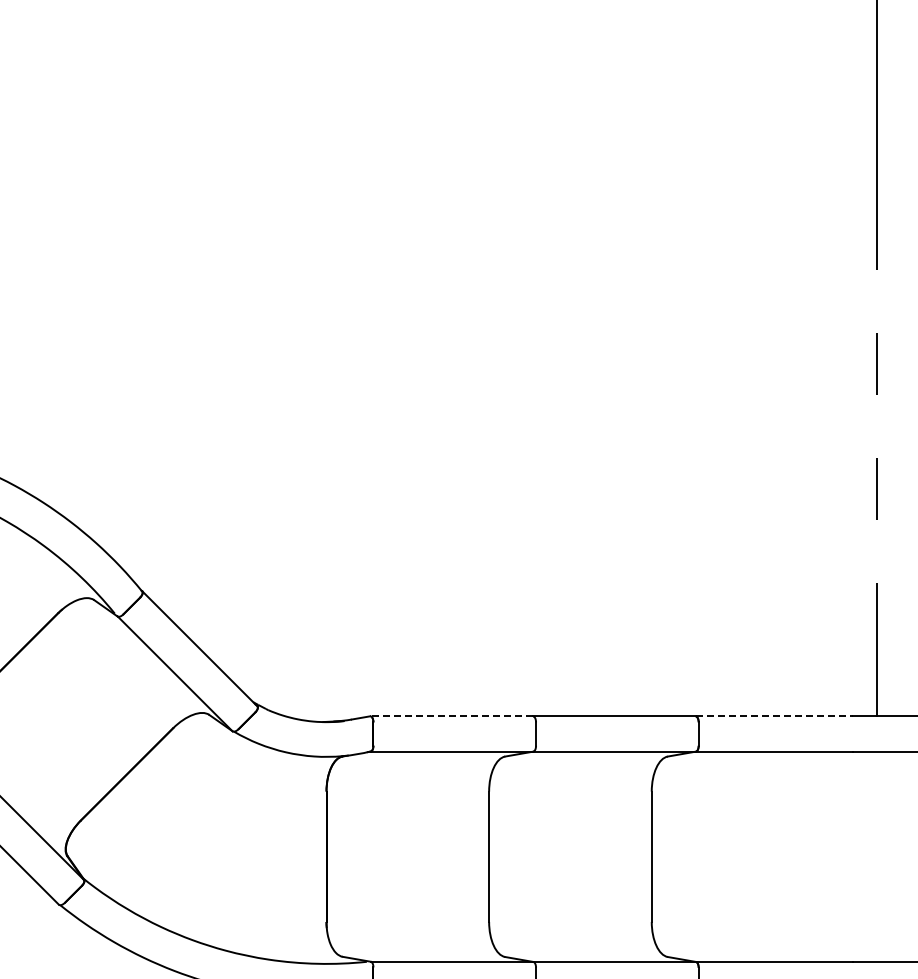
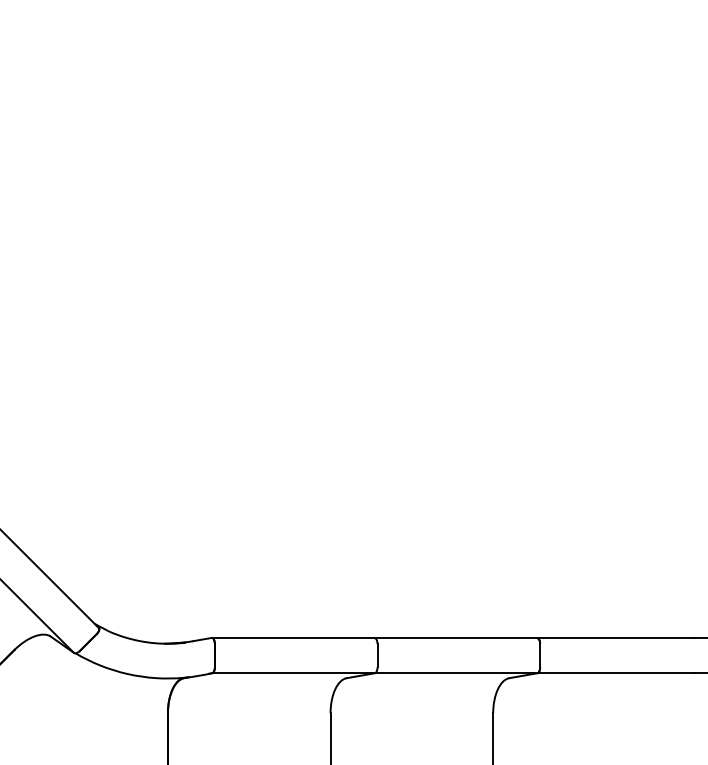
line: (451, 716) -> (292, 638), dashed -> solid
line: (774, 716) -> (615, 638), dashed -> solid

